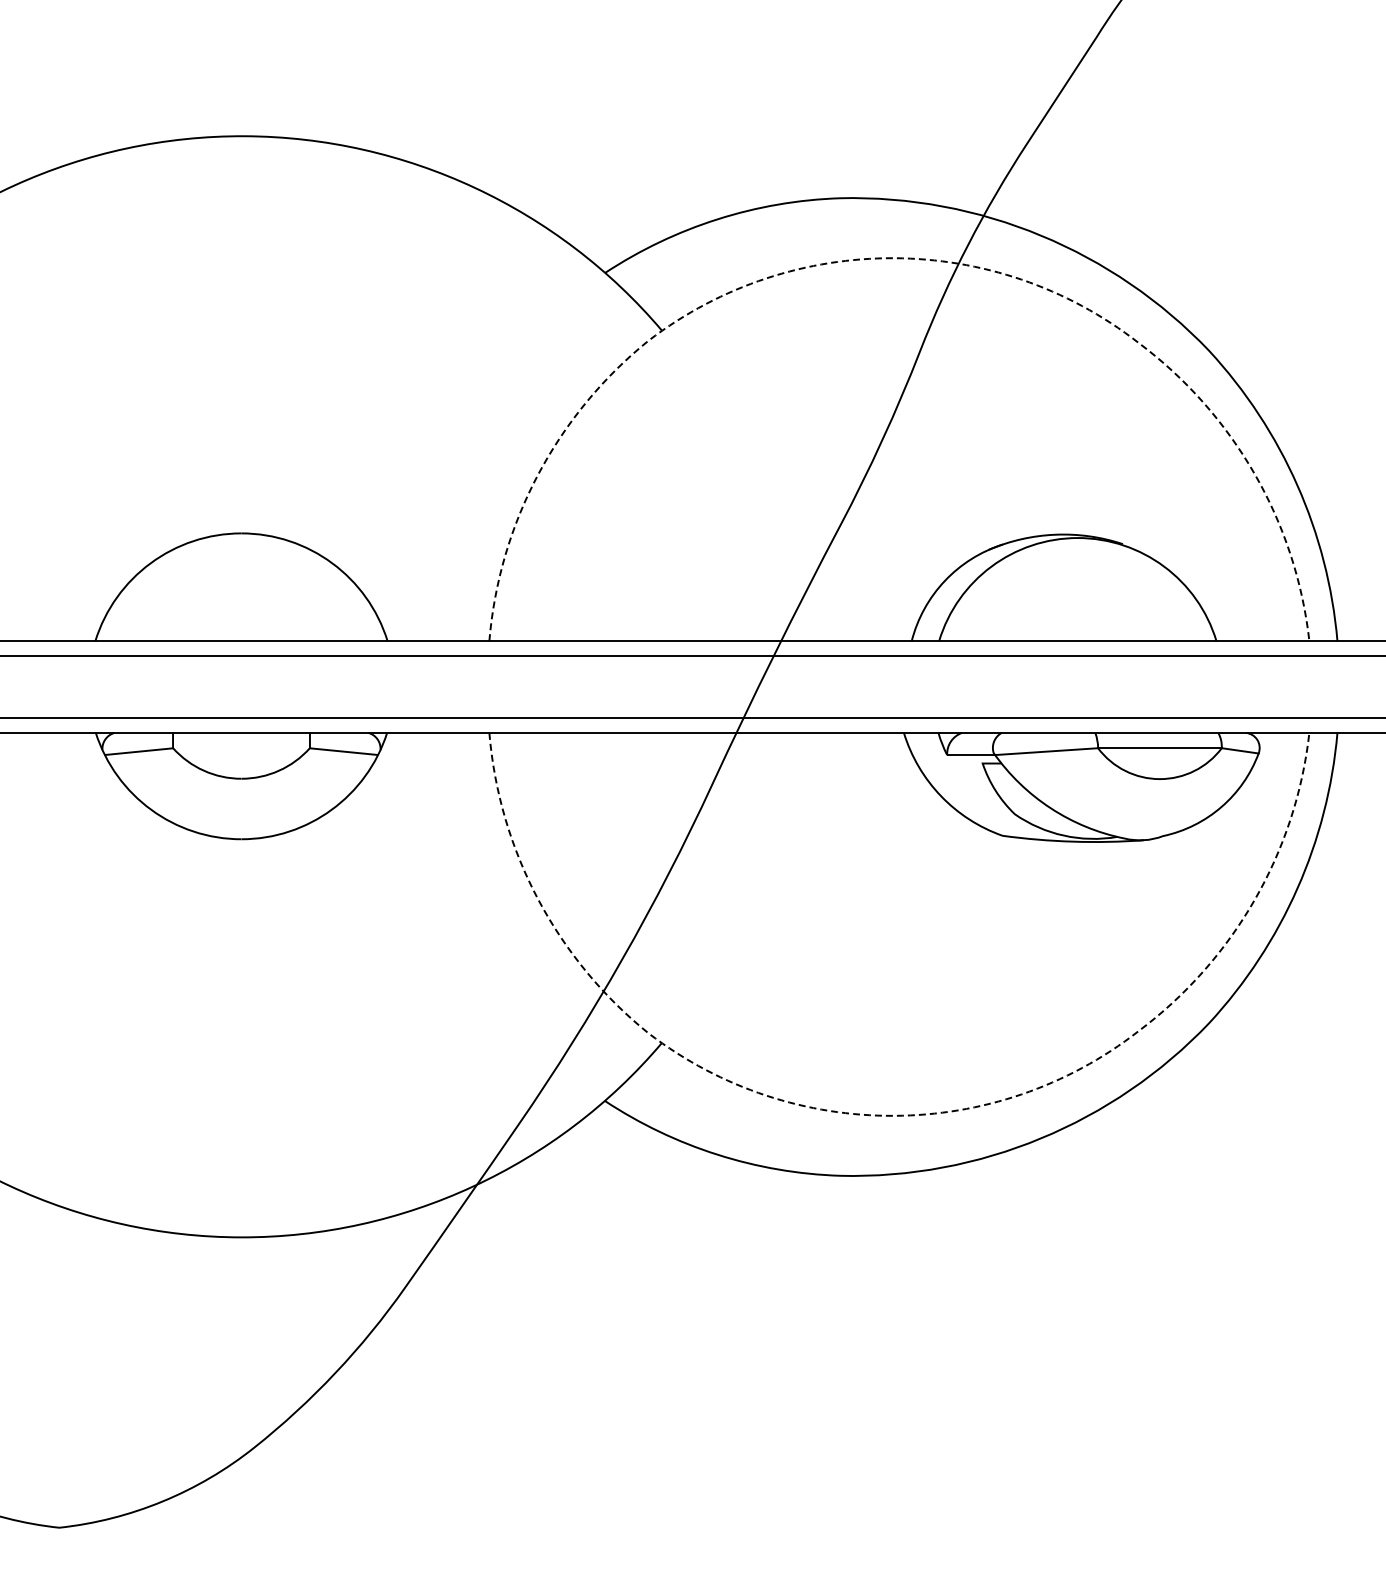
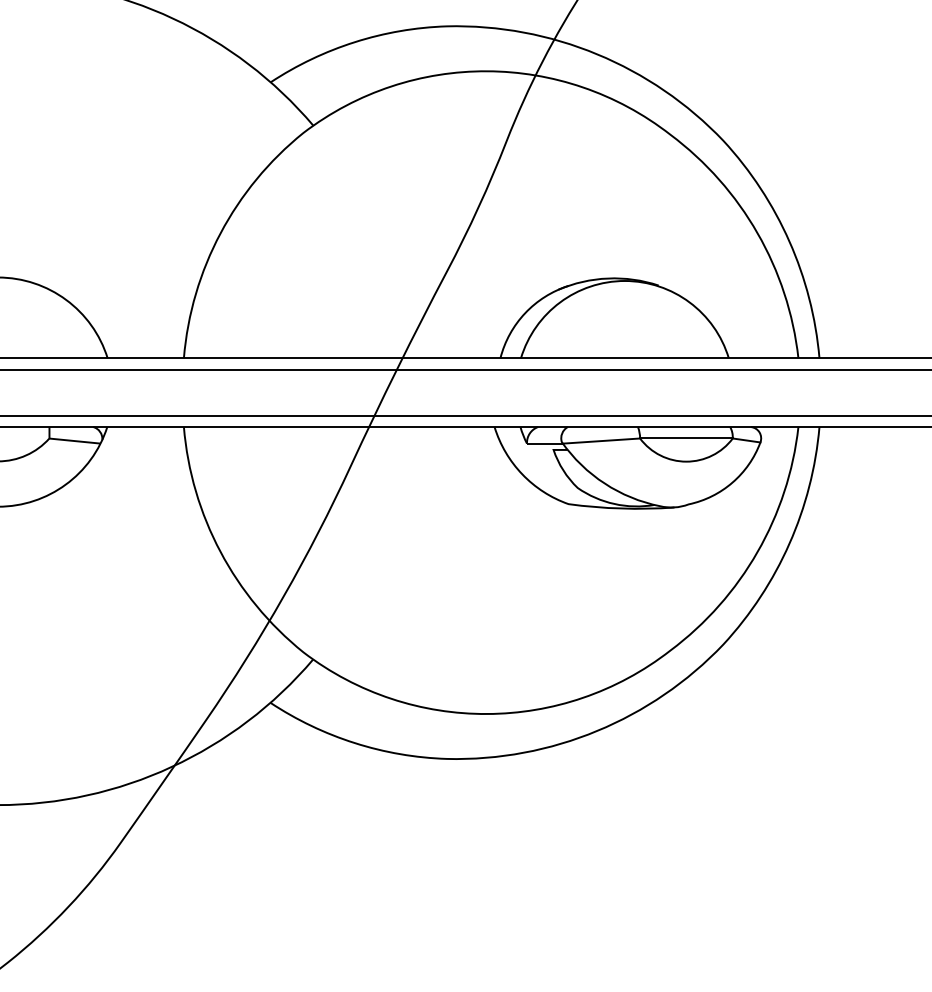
line: (900, 258) -> (492, 71), dashed -> solid
line: (900, 1115) -> (492, 713), dashed -> solid

